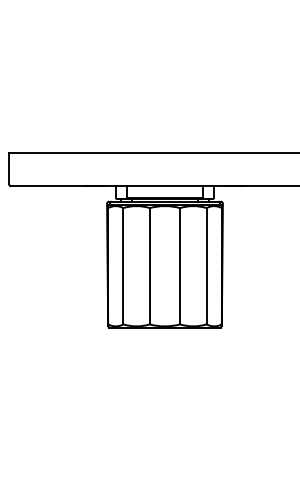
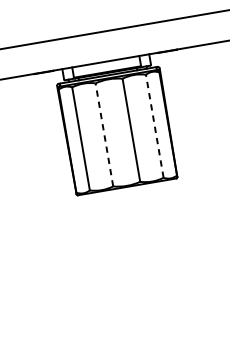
line: (149, 265) -> (104, 134), solid -> dashed
line: (206, 265) -> (154, 125), solid -> dashed

